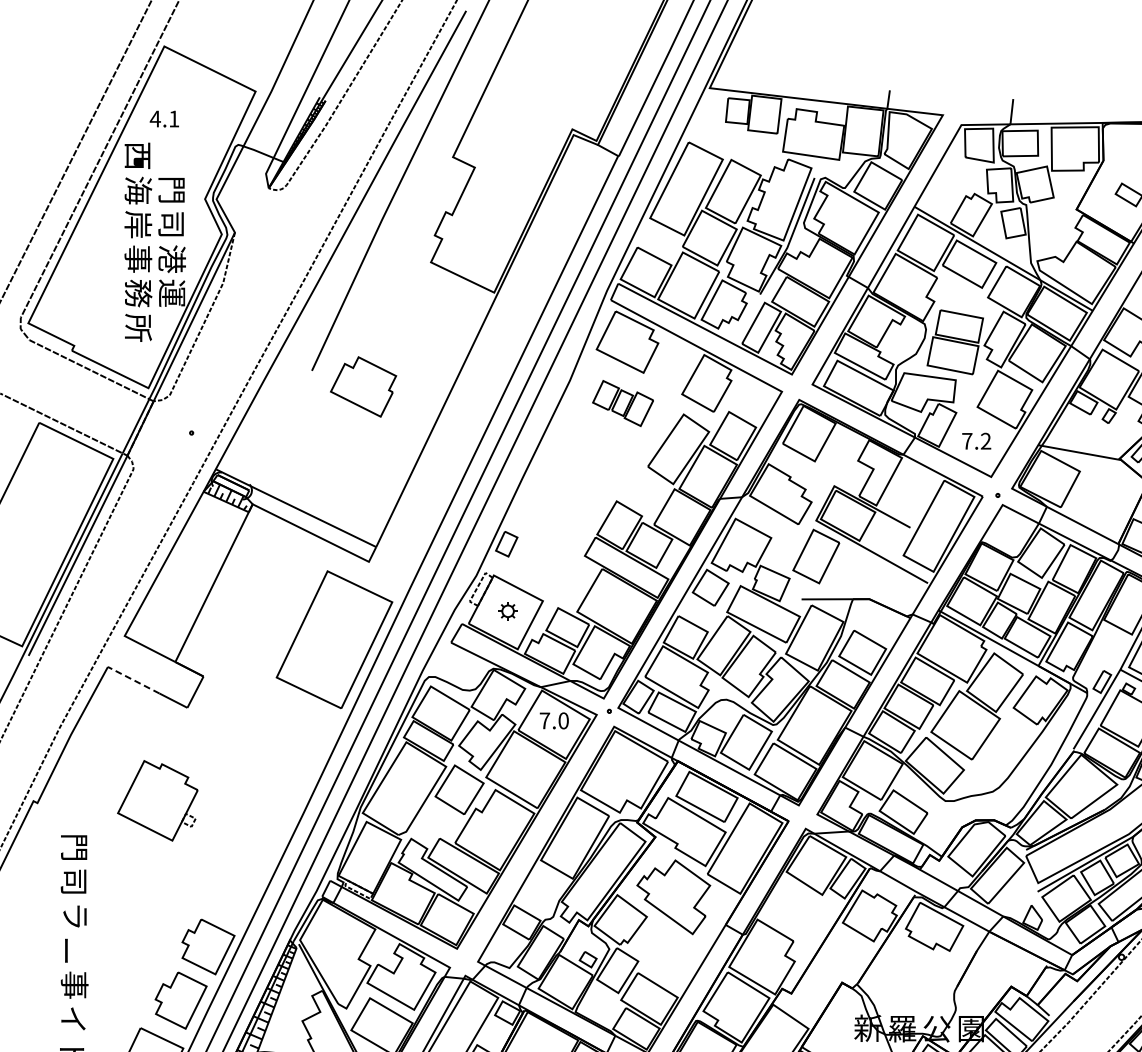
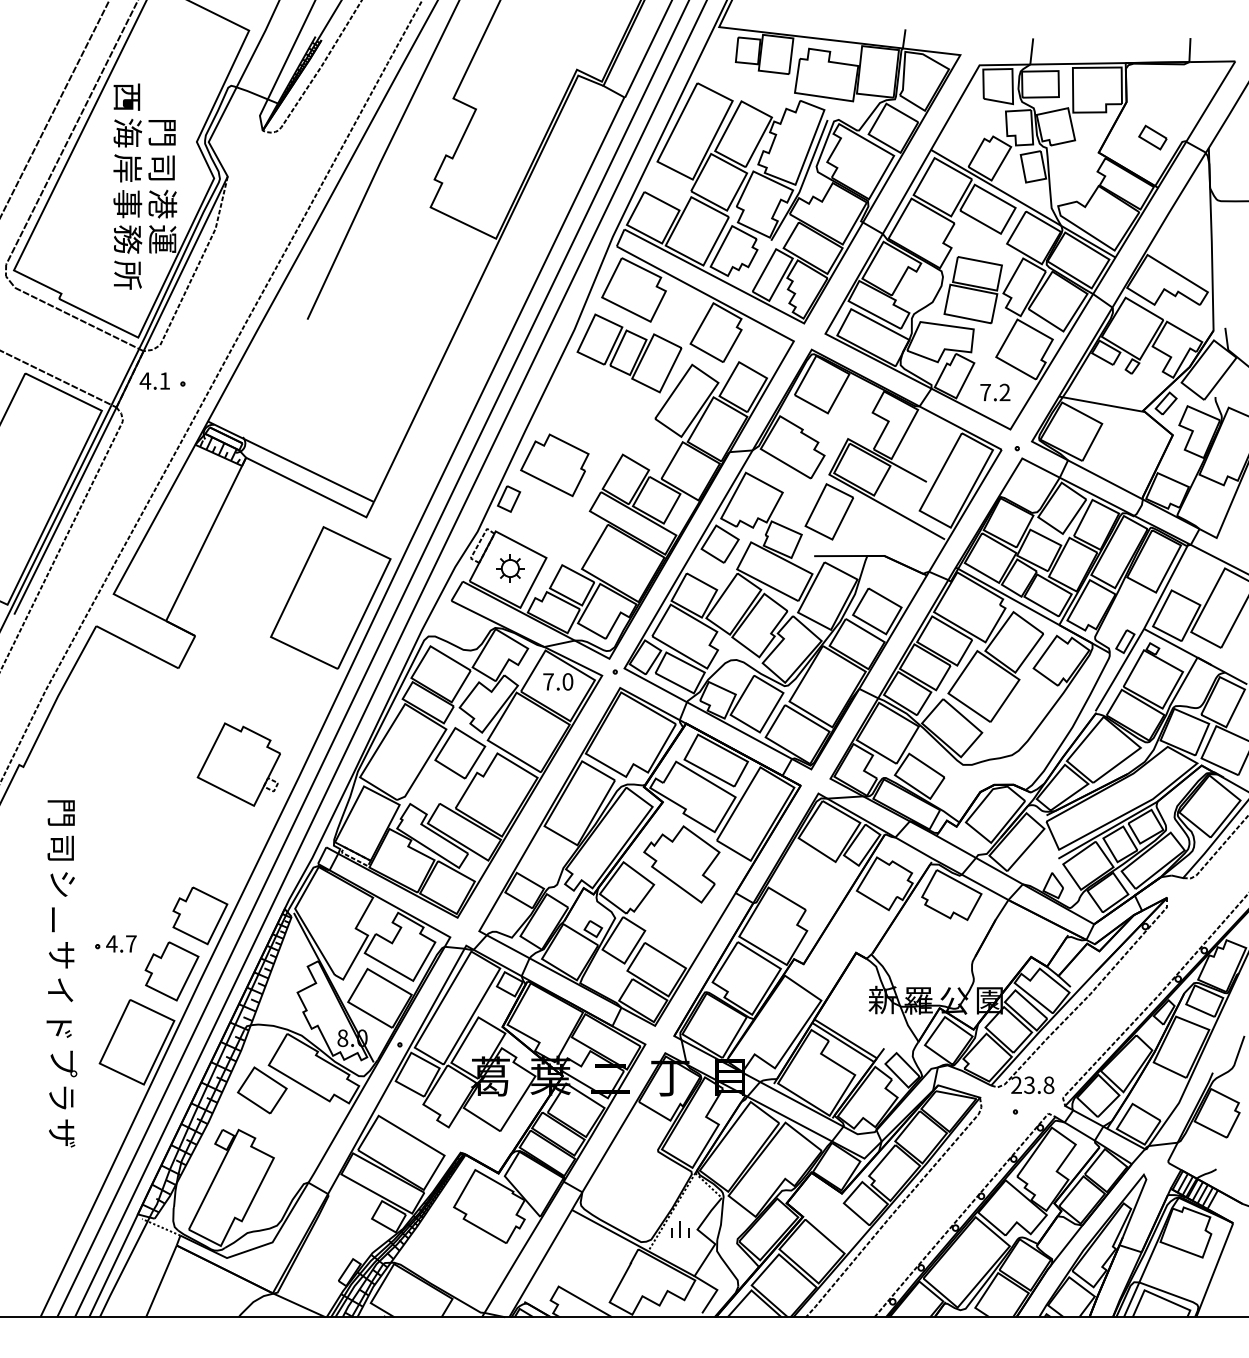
text: (164, 118) -> (154, 380), moved
part: (363, 387) -> (554, 465), moved
part: (623, 403) -> (629, 353), size x1.67
part: (508, 611) -> (510, 568), size x1.43
line: (133, 679) -> (122, 639), dashed -> solid
part: (157, 800) -> (238, 764), moved
text: (75, 916) -> (62, 884), ラ -> シ
part: (126, 973) -> (115, 943), added
text: (74, 985) -> (61, 955), 事 -> サ

